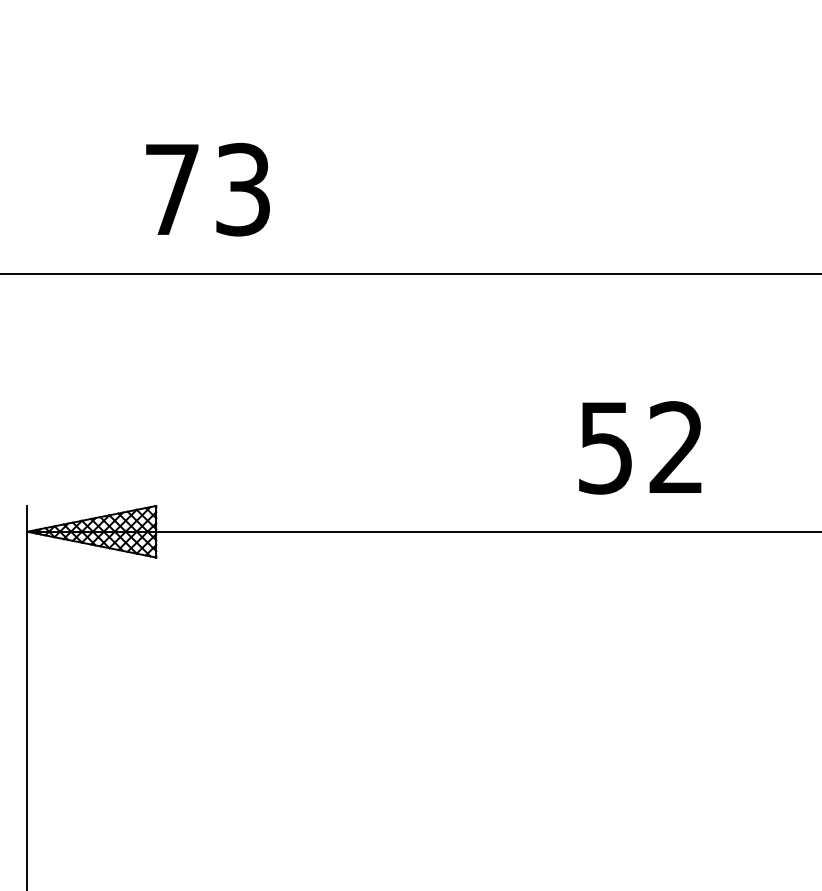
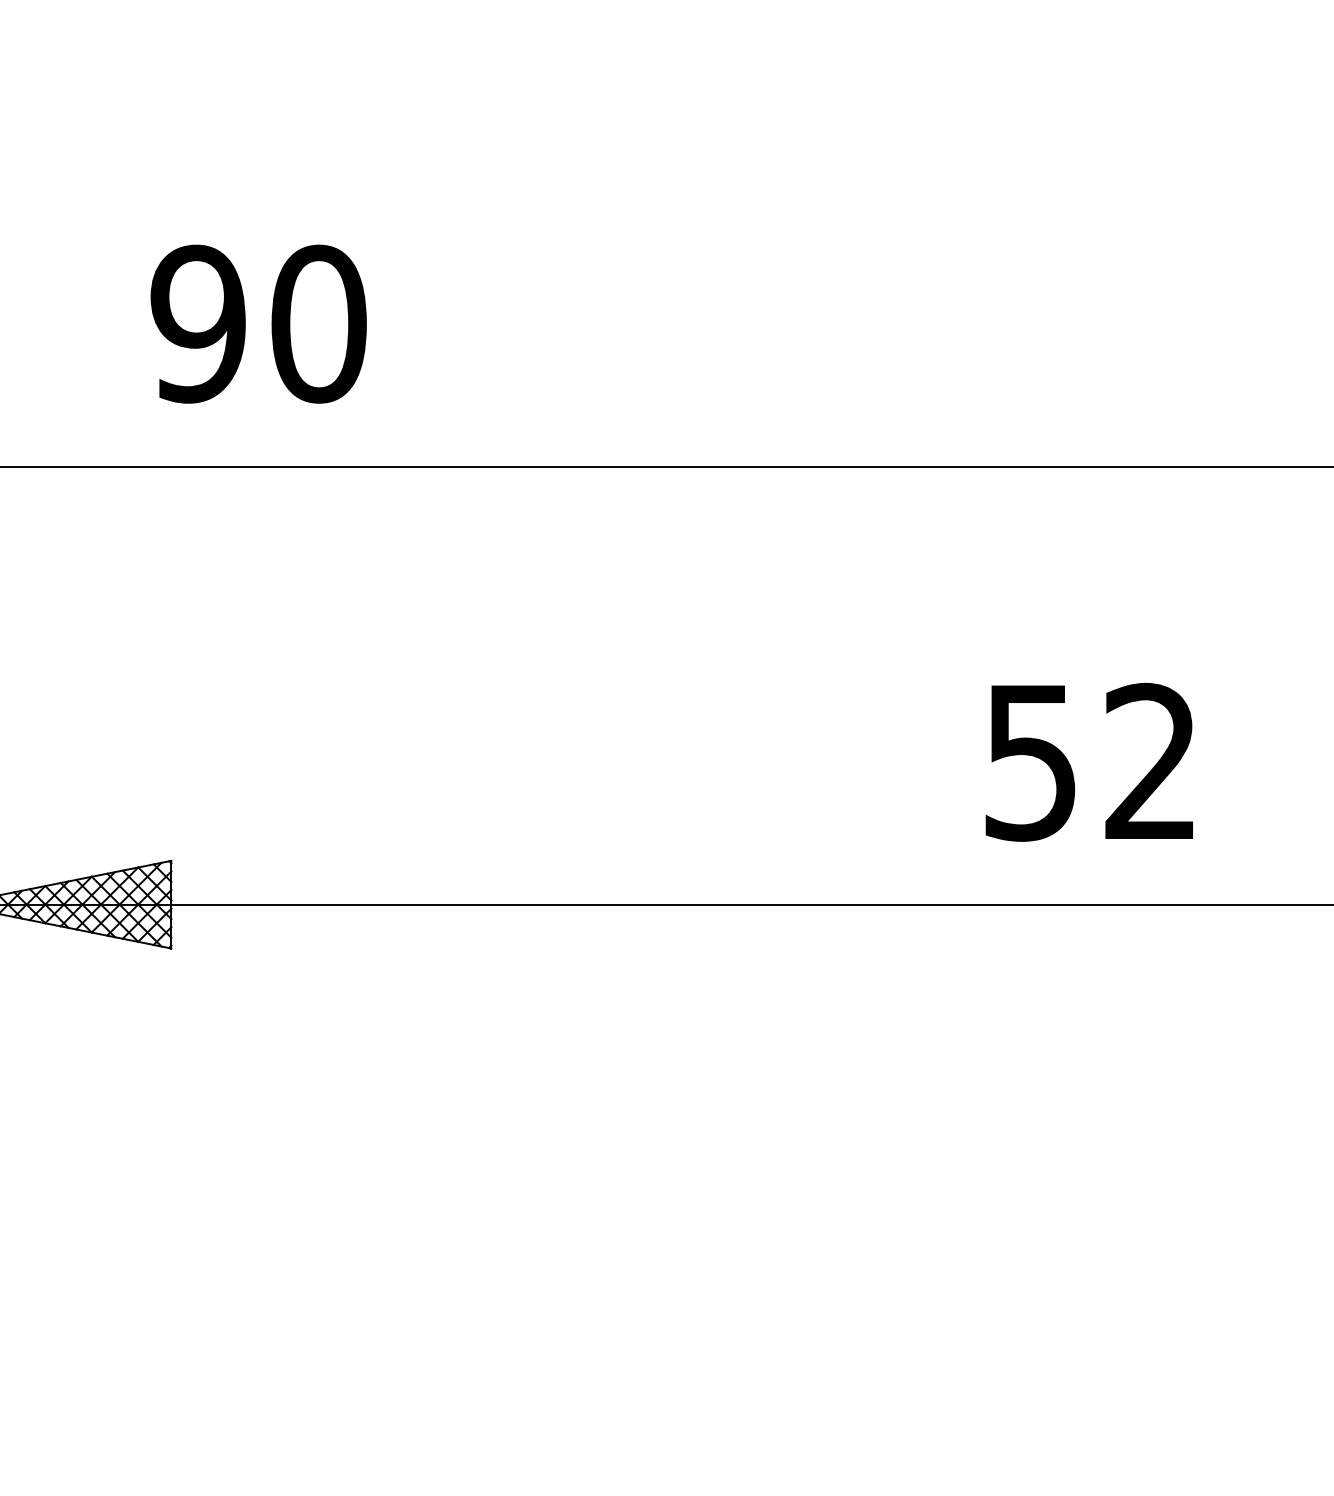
text: (207, 189) -> (258, 323), 73 -> 90
text: (640, 447) -> (1089, 761), moved

